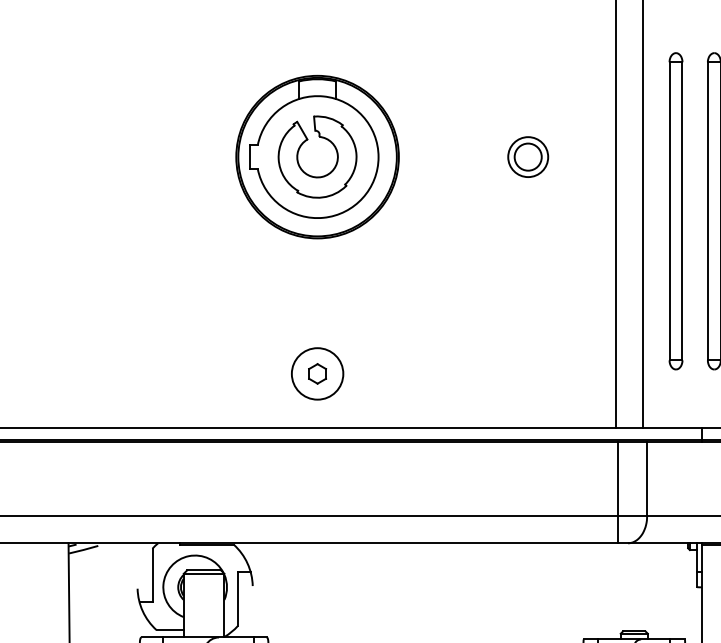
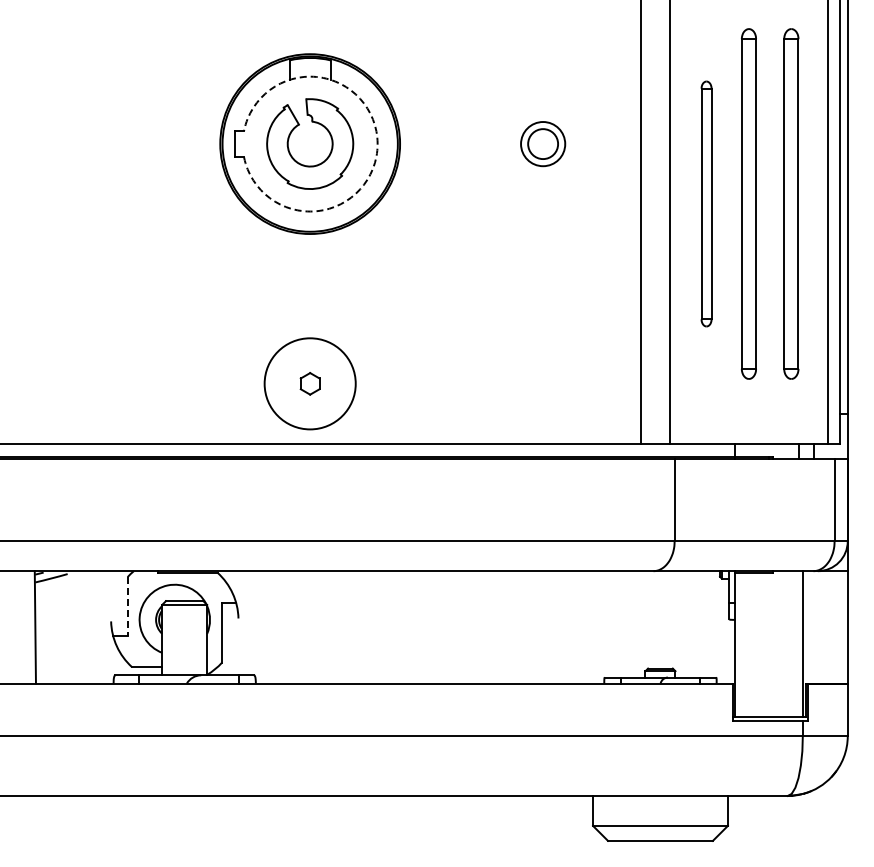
arc: (378, 157) -> (377, 144), solid -> dashed
part: (675, 210) -> (706, 203), size x0.7
circle: (316, 373) -> (309, 383), size x1.6
line: (618, 492) -> (642, 514), removed
line: (152, 575) -> (127, 606), solid -> dashed

